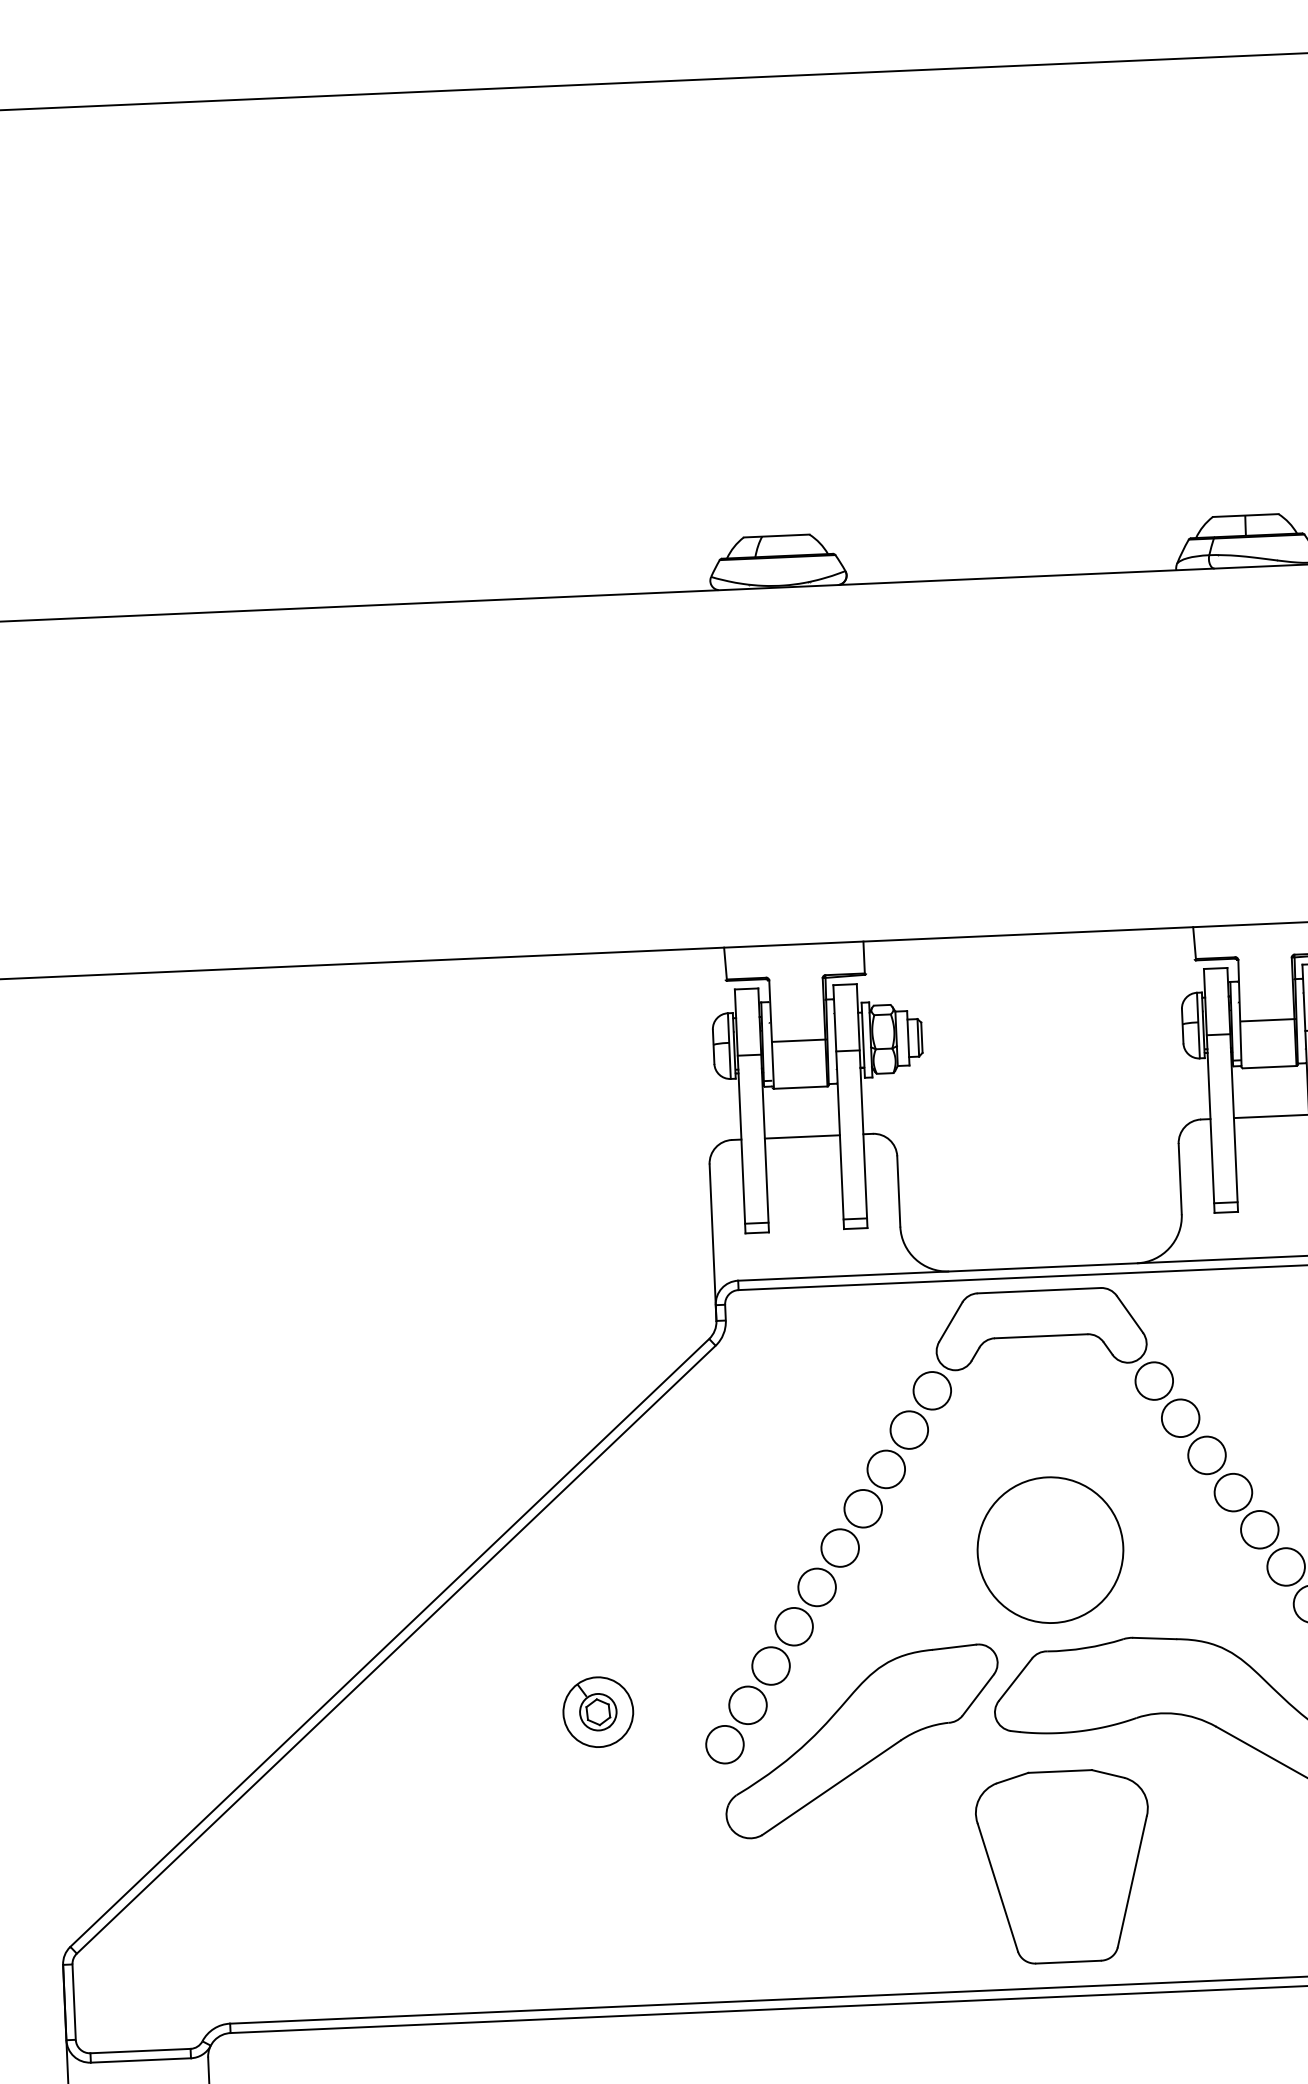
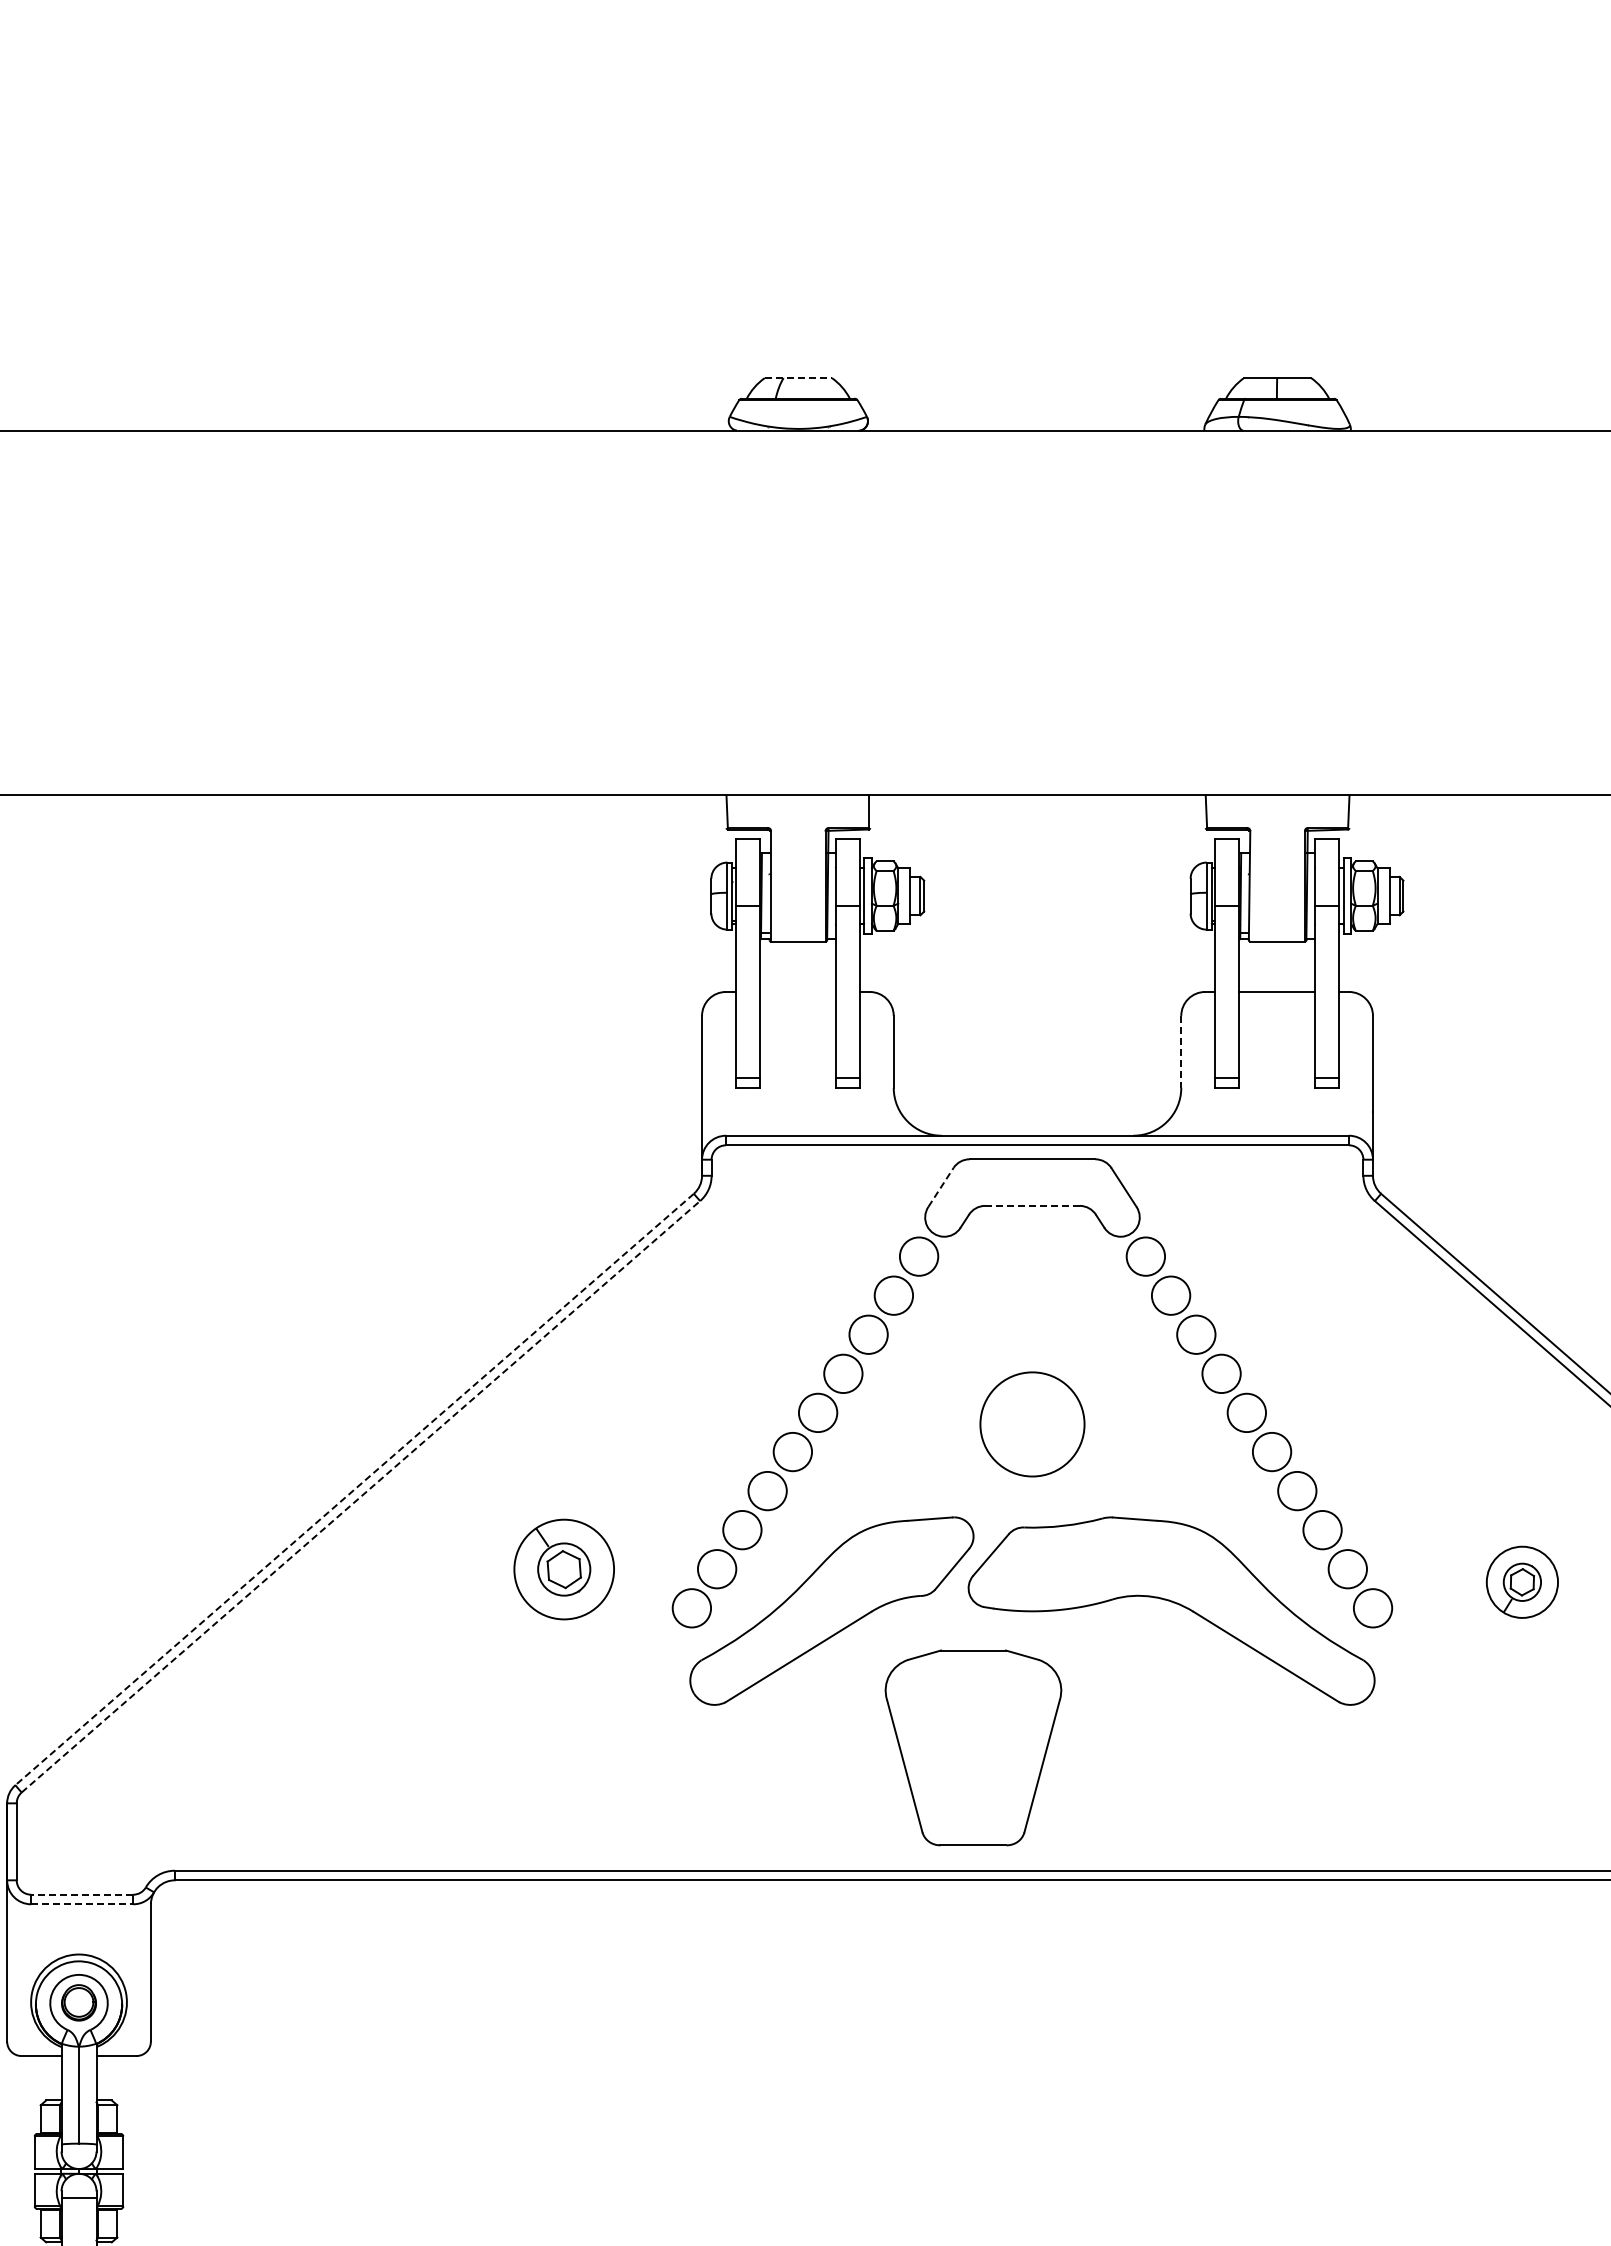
line: (776, 536) -> (798, 378), solid -> dashed
line: (1268, 1020) -> (1278, 893), removed
line: (799, 1040) -> (799, 893), removed
line: (802, 1136) -> (797, 991), removed
line: (1180, 1178) -> (1181, 1051), solid -> dashed
line: (951, 1321) -> (941, 1186), solid -> dashed
line: (1040, 1335) -> (1031, 1205), solid -> dashed
part: (1050, 1550) -> (1032, 1424), size x0.7
line: (389, 1642) -> (354, 1489), solid -> dashed
line: (396, 1649) -> (361, 1496), solid -> dashed
part: (597, 1712) -> (563, 1569), size x1.4
part: (1064, 1866) -> (973, 1747), moved
line: (139, 2050) -> (81, 1894), solid -> dashed
line: (141, 2060) -> (82, 1904), solid -> dashed

